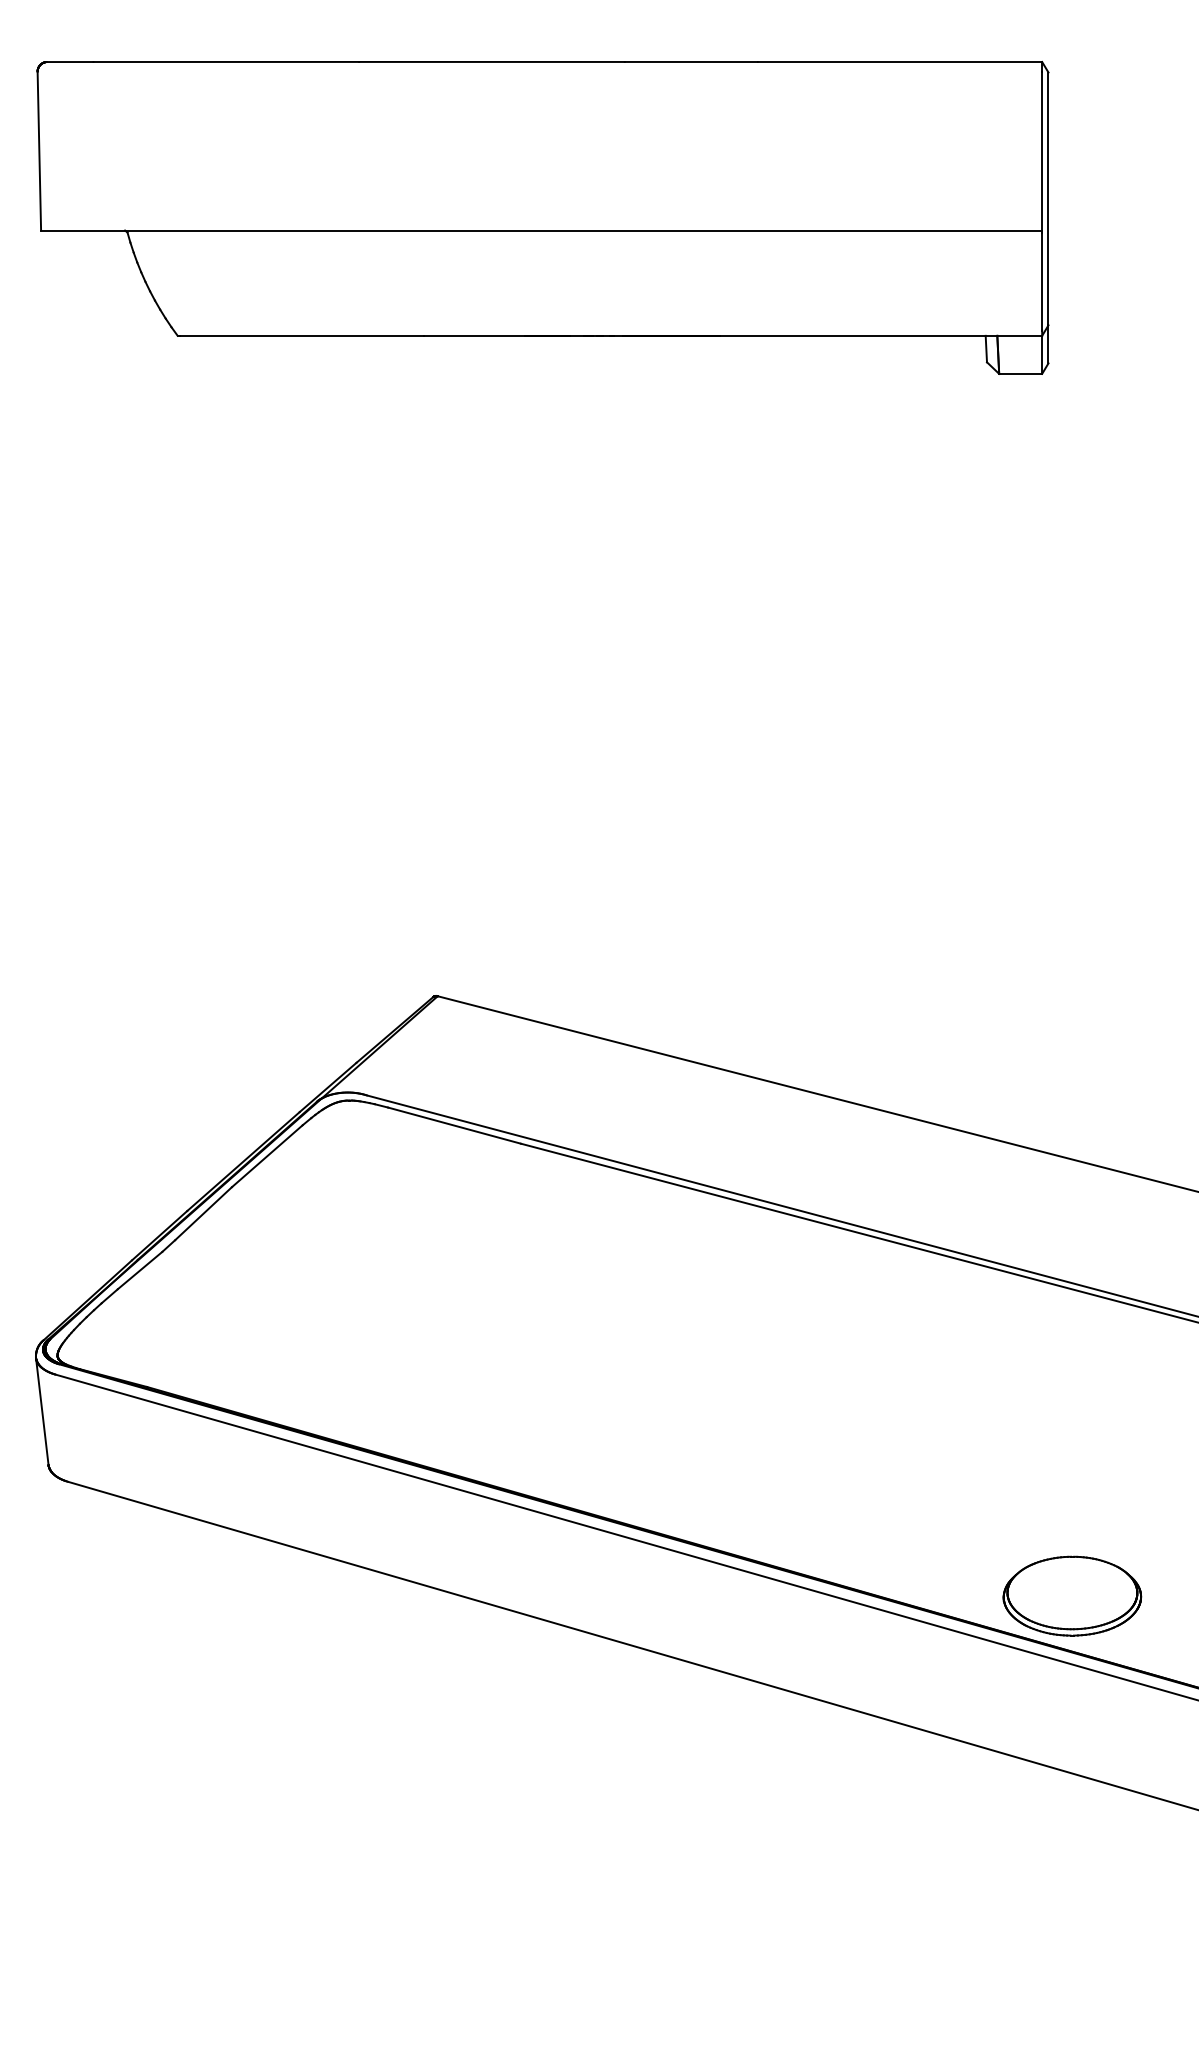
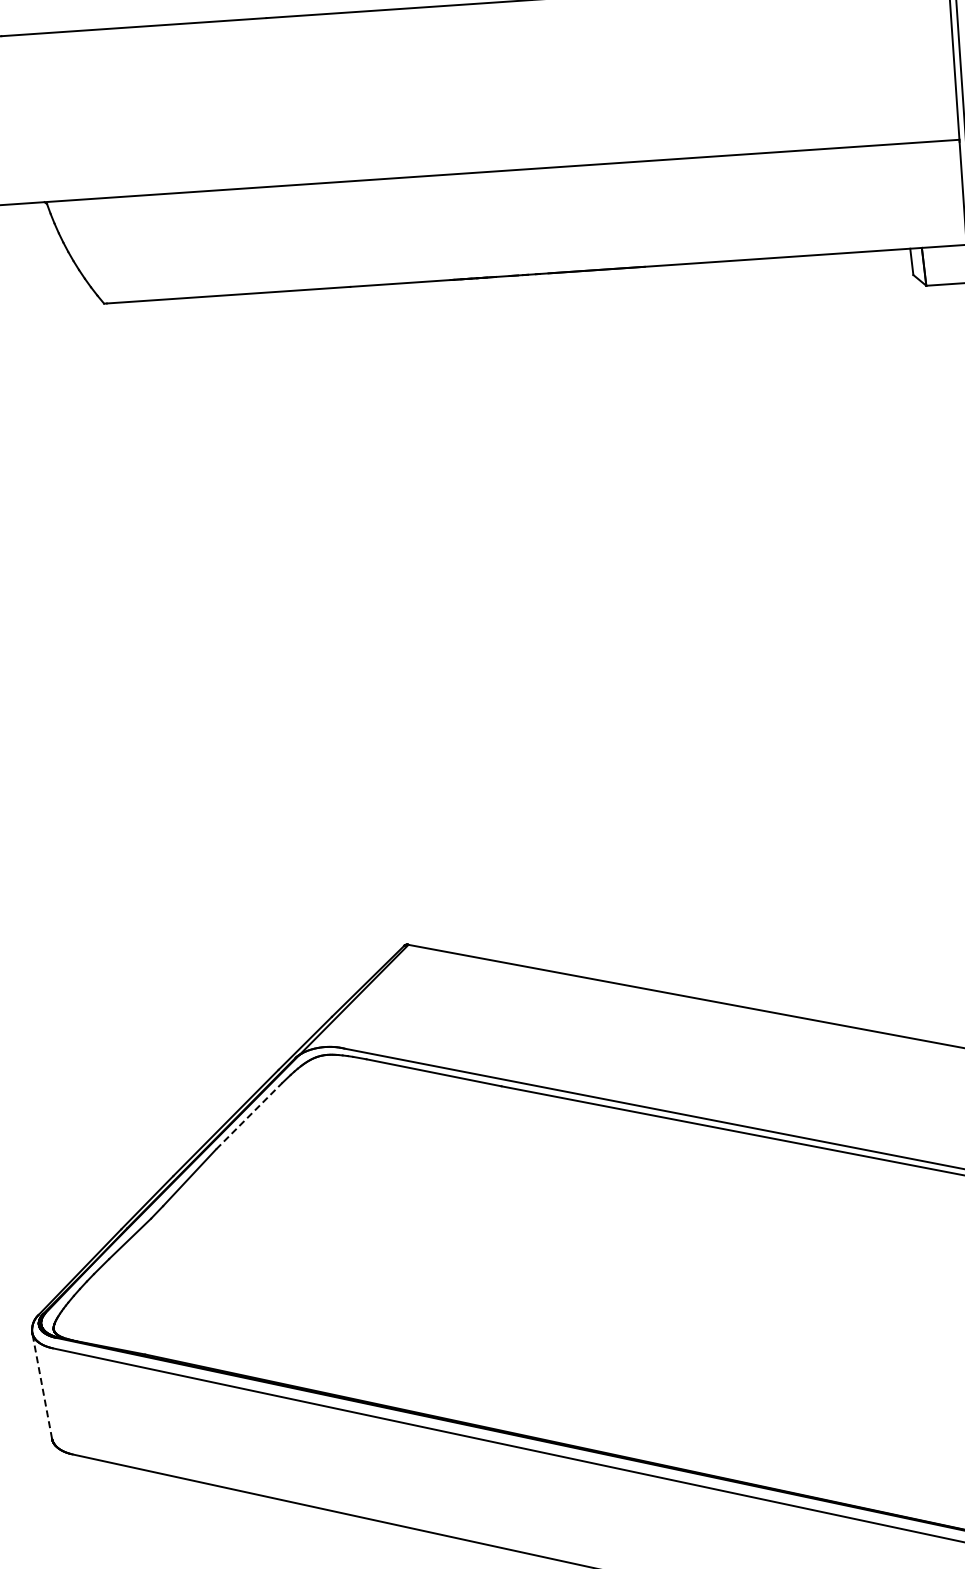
line: (267, 1156) -> (249, 1116), solid -> dashed
line: (42, 1411) -> (42, 1386), solid -> dashed

